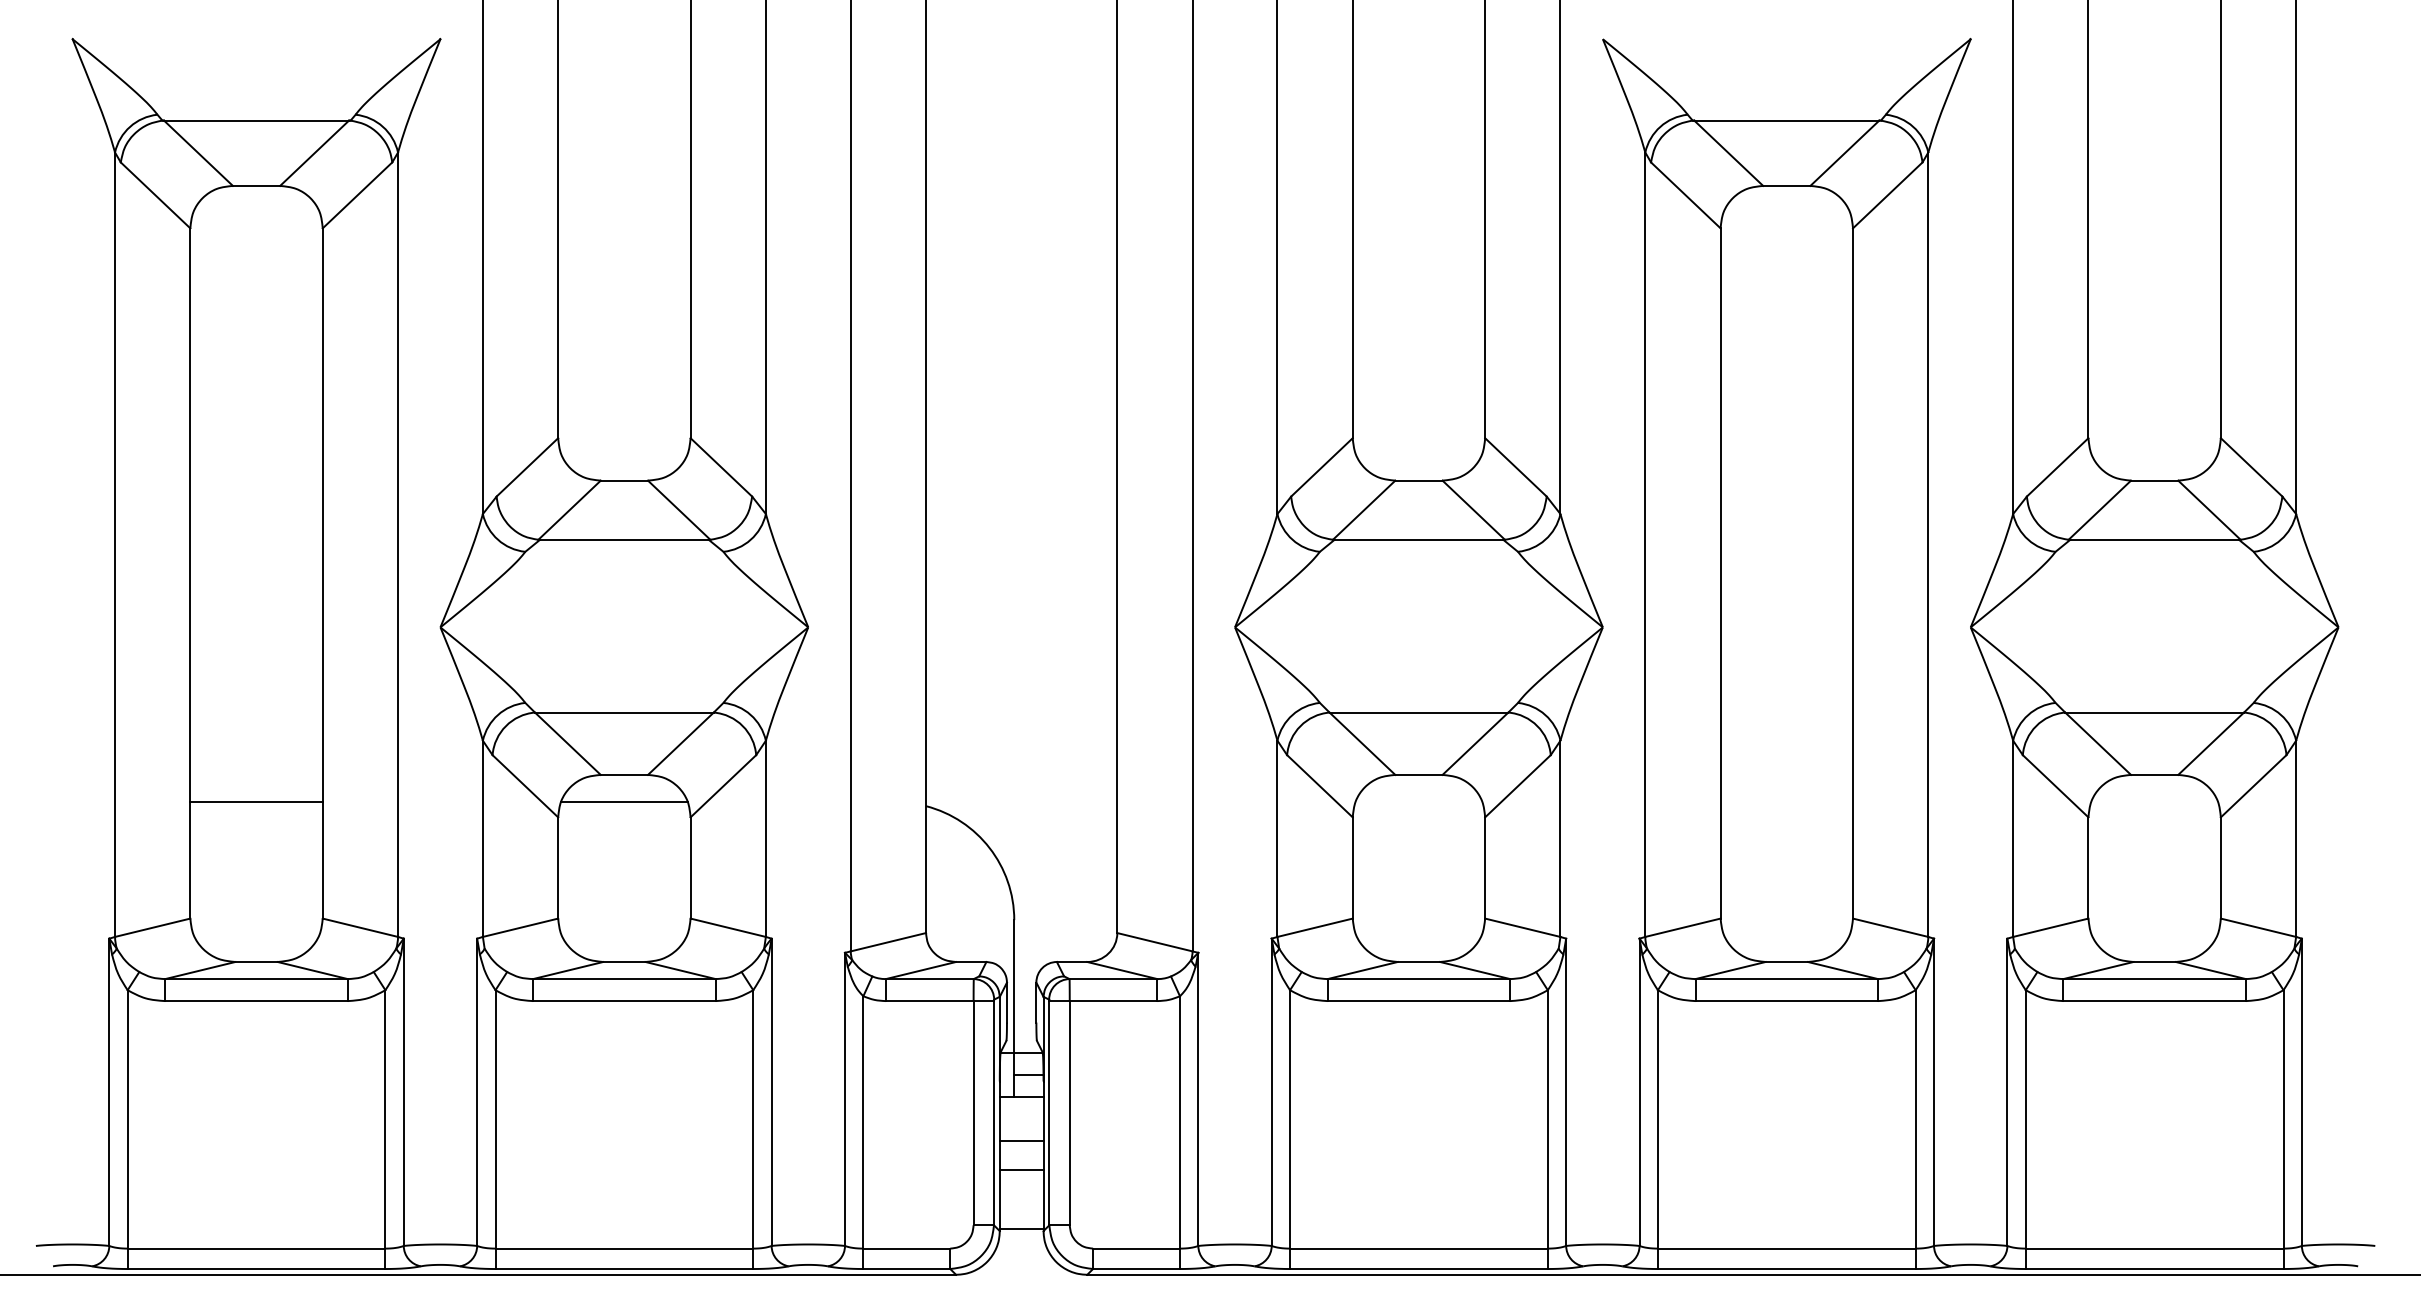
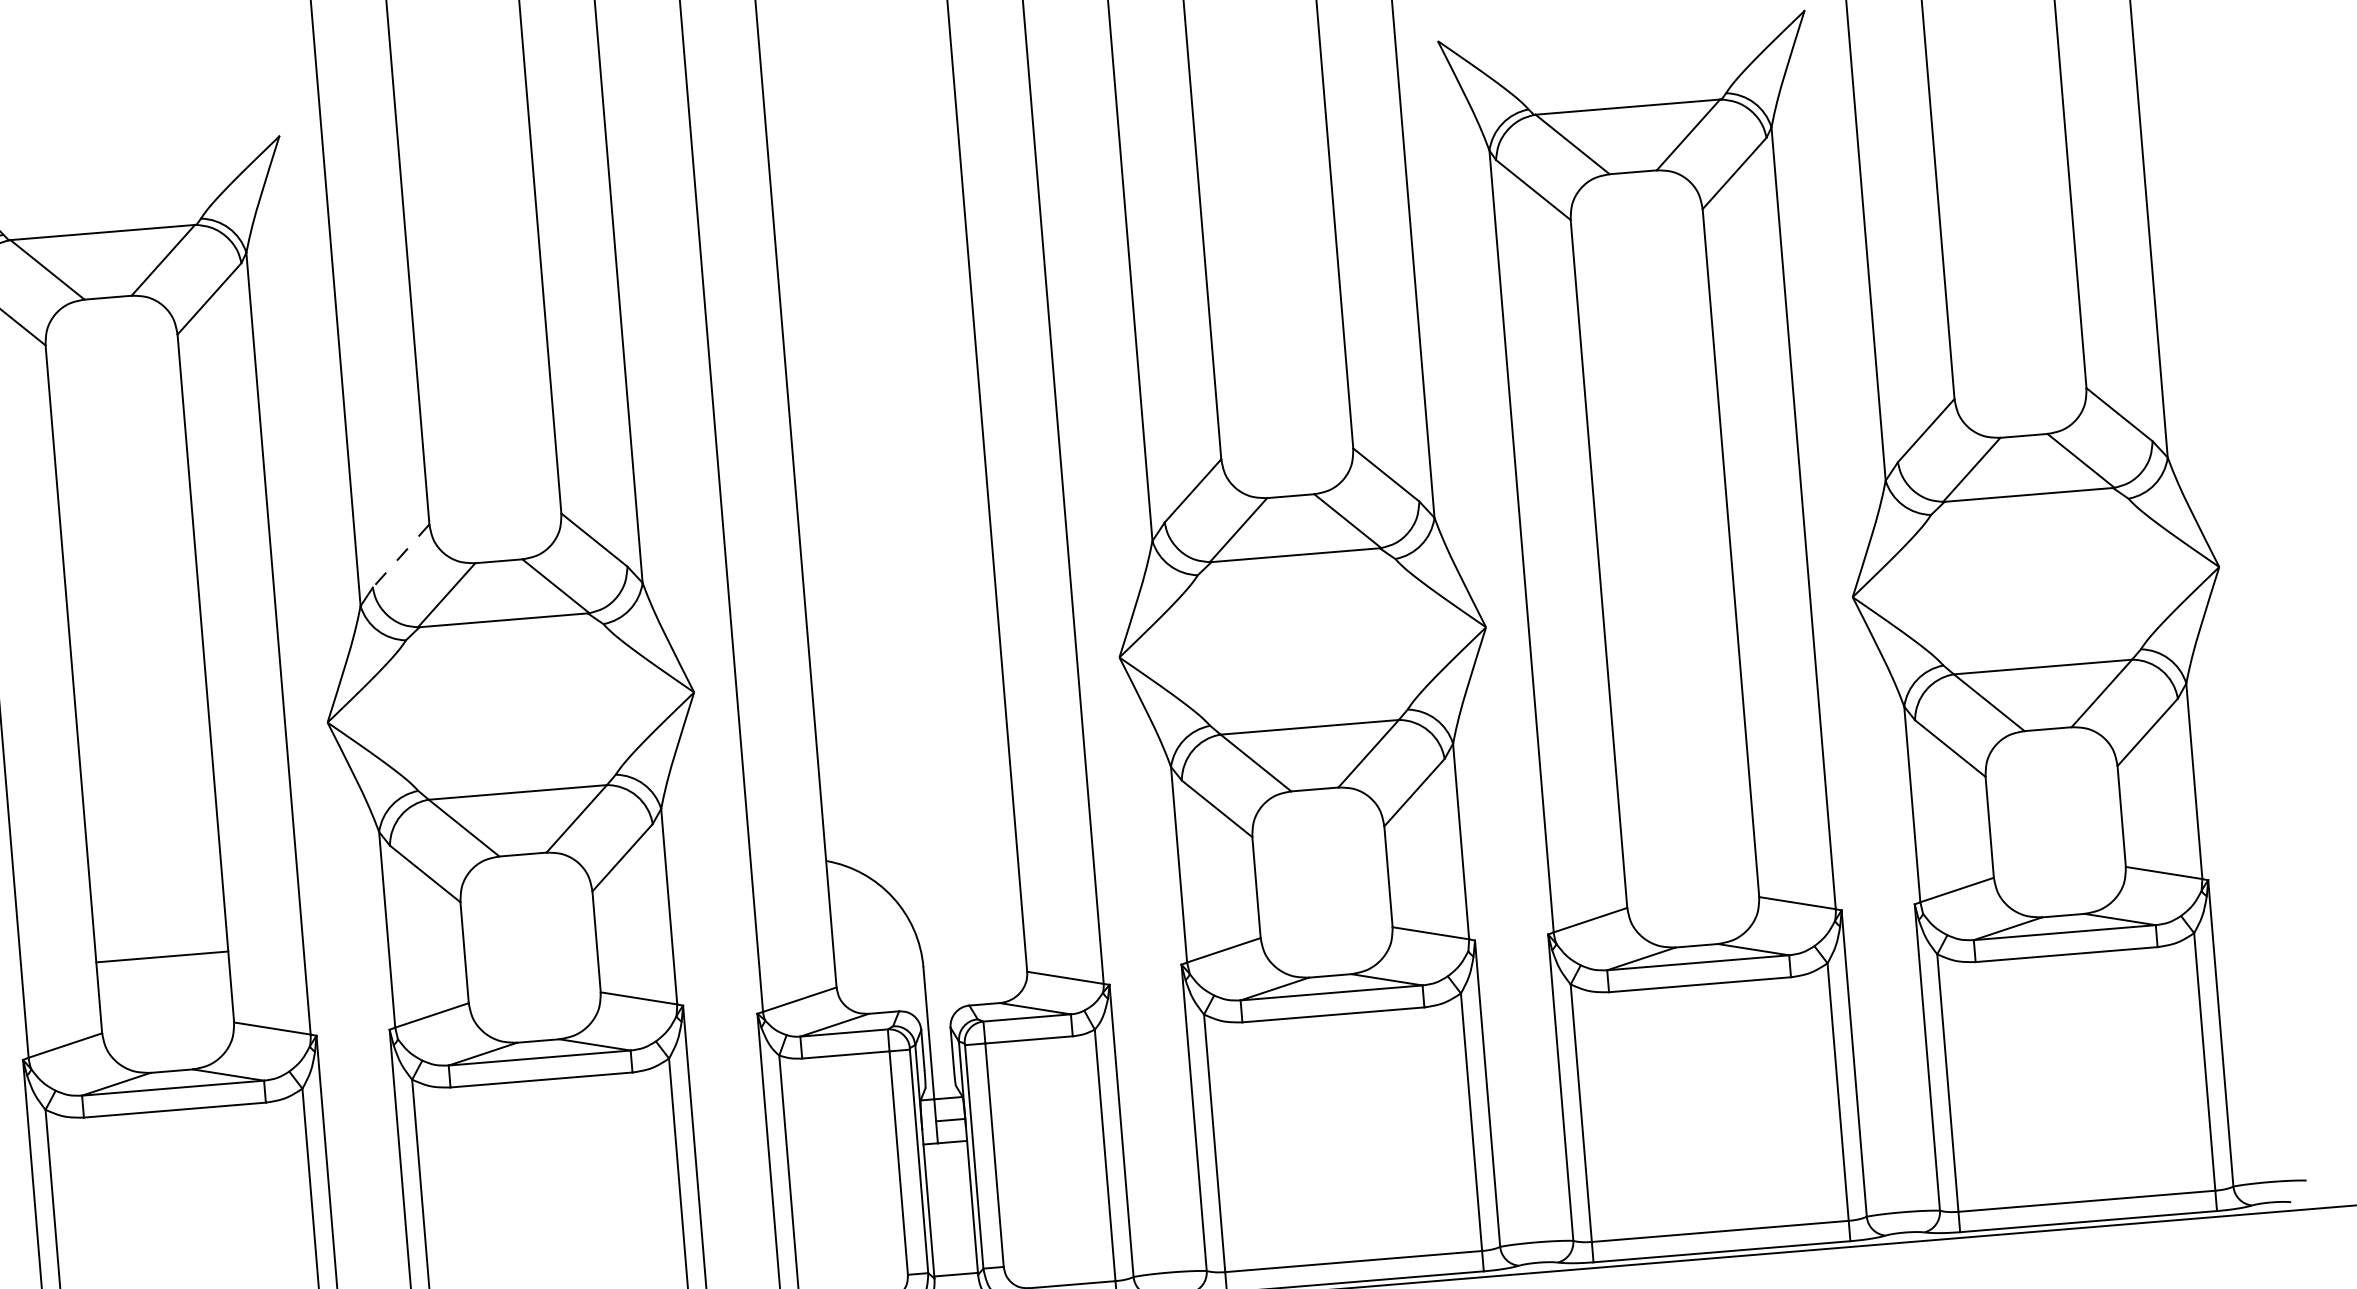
line: (527, 467) -> (401, 556), solid -> dashed
line: (256, 802) -> (162, 957), moved
line: (623, 802) -> (524, 882), removed
line: (1021, 1140) -> (948, 1186), removed
line: (1021, 1170) -> (951, 1216), removed

